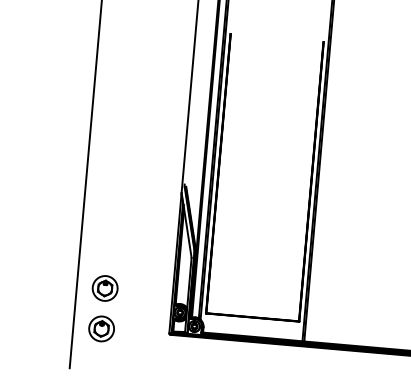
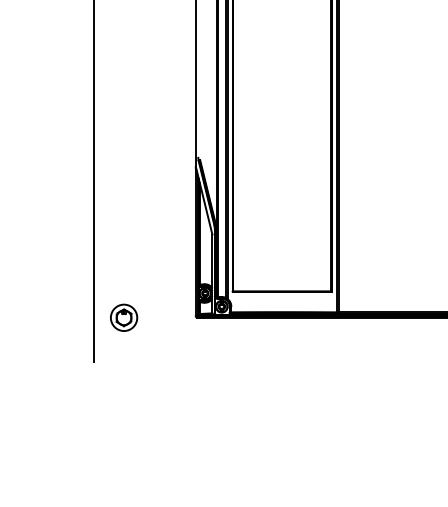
part: (105, 288) -> (124, 274), removed

